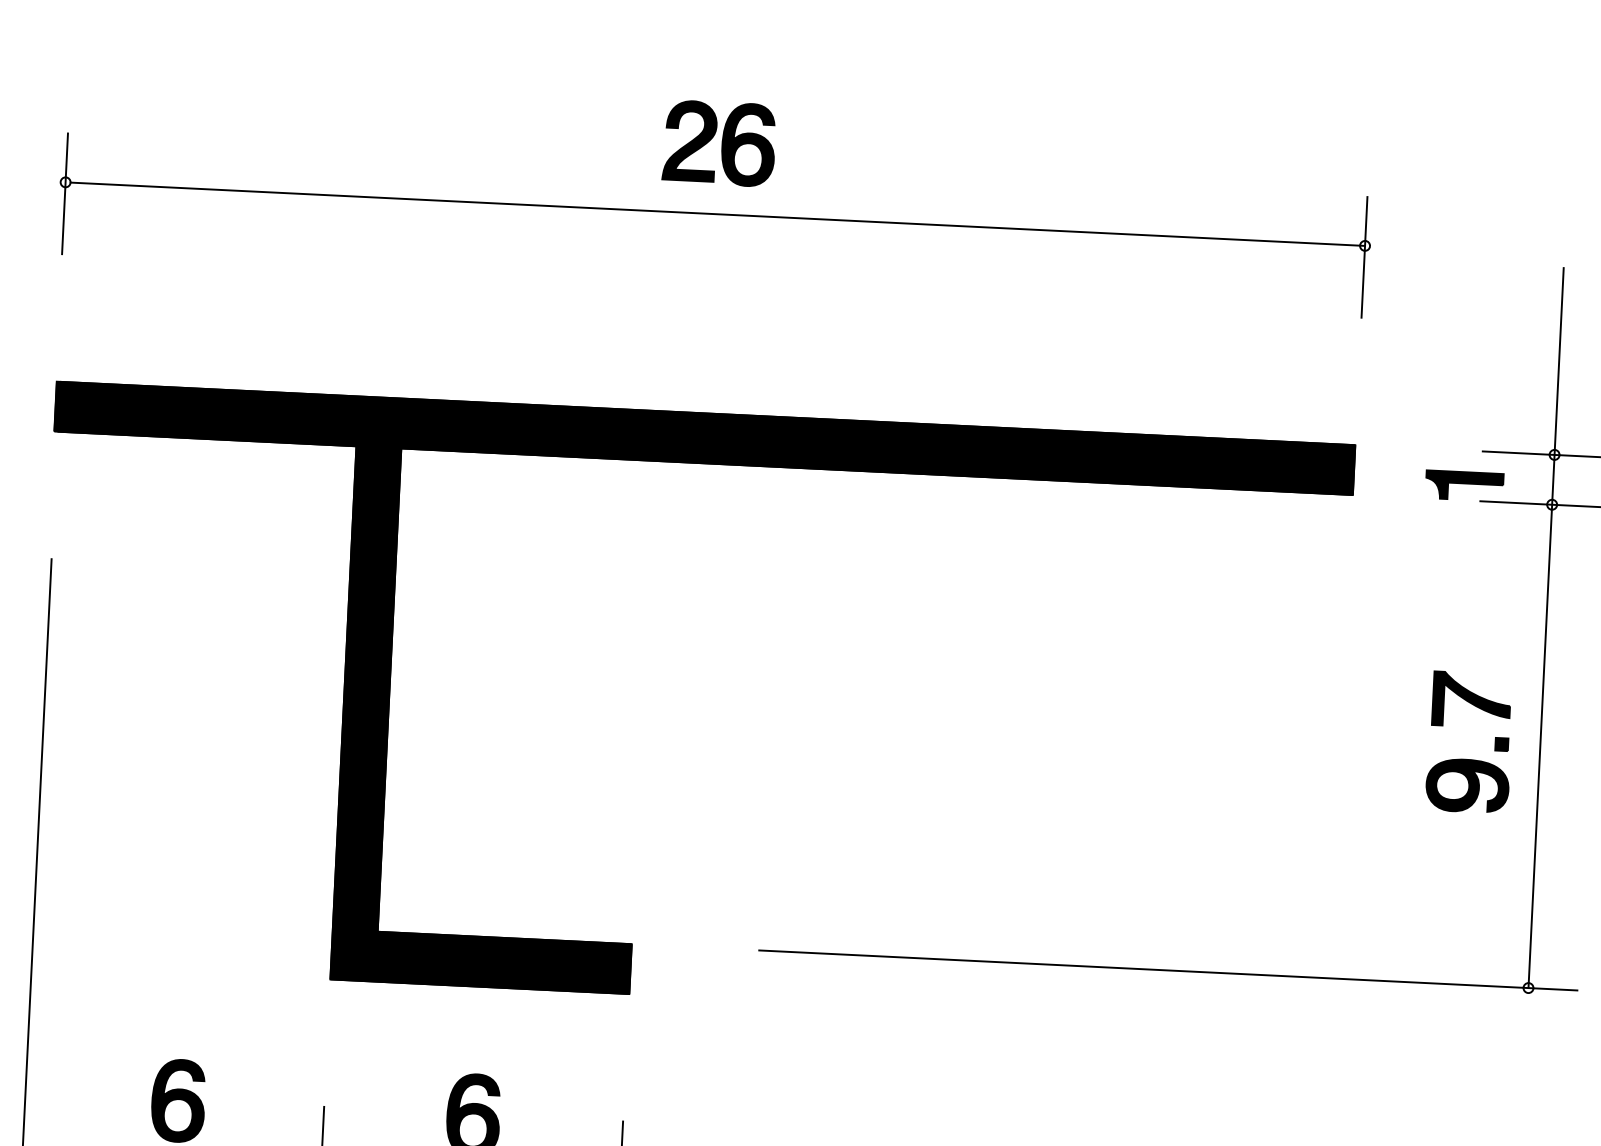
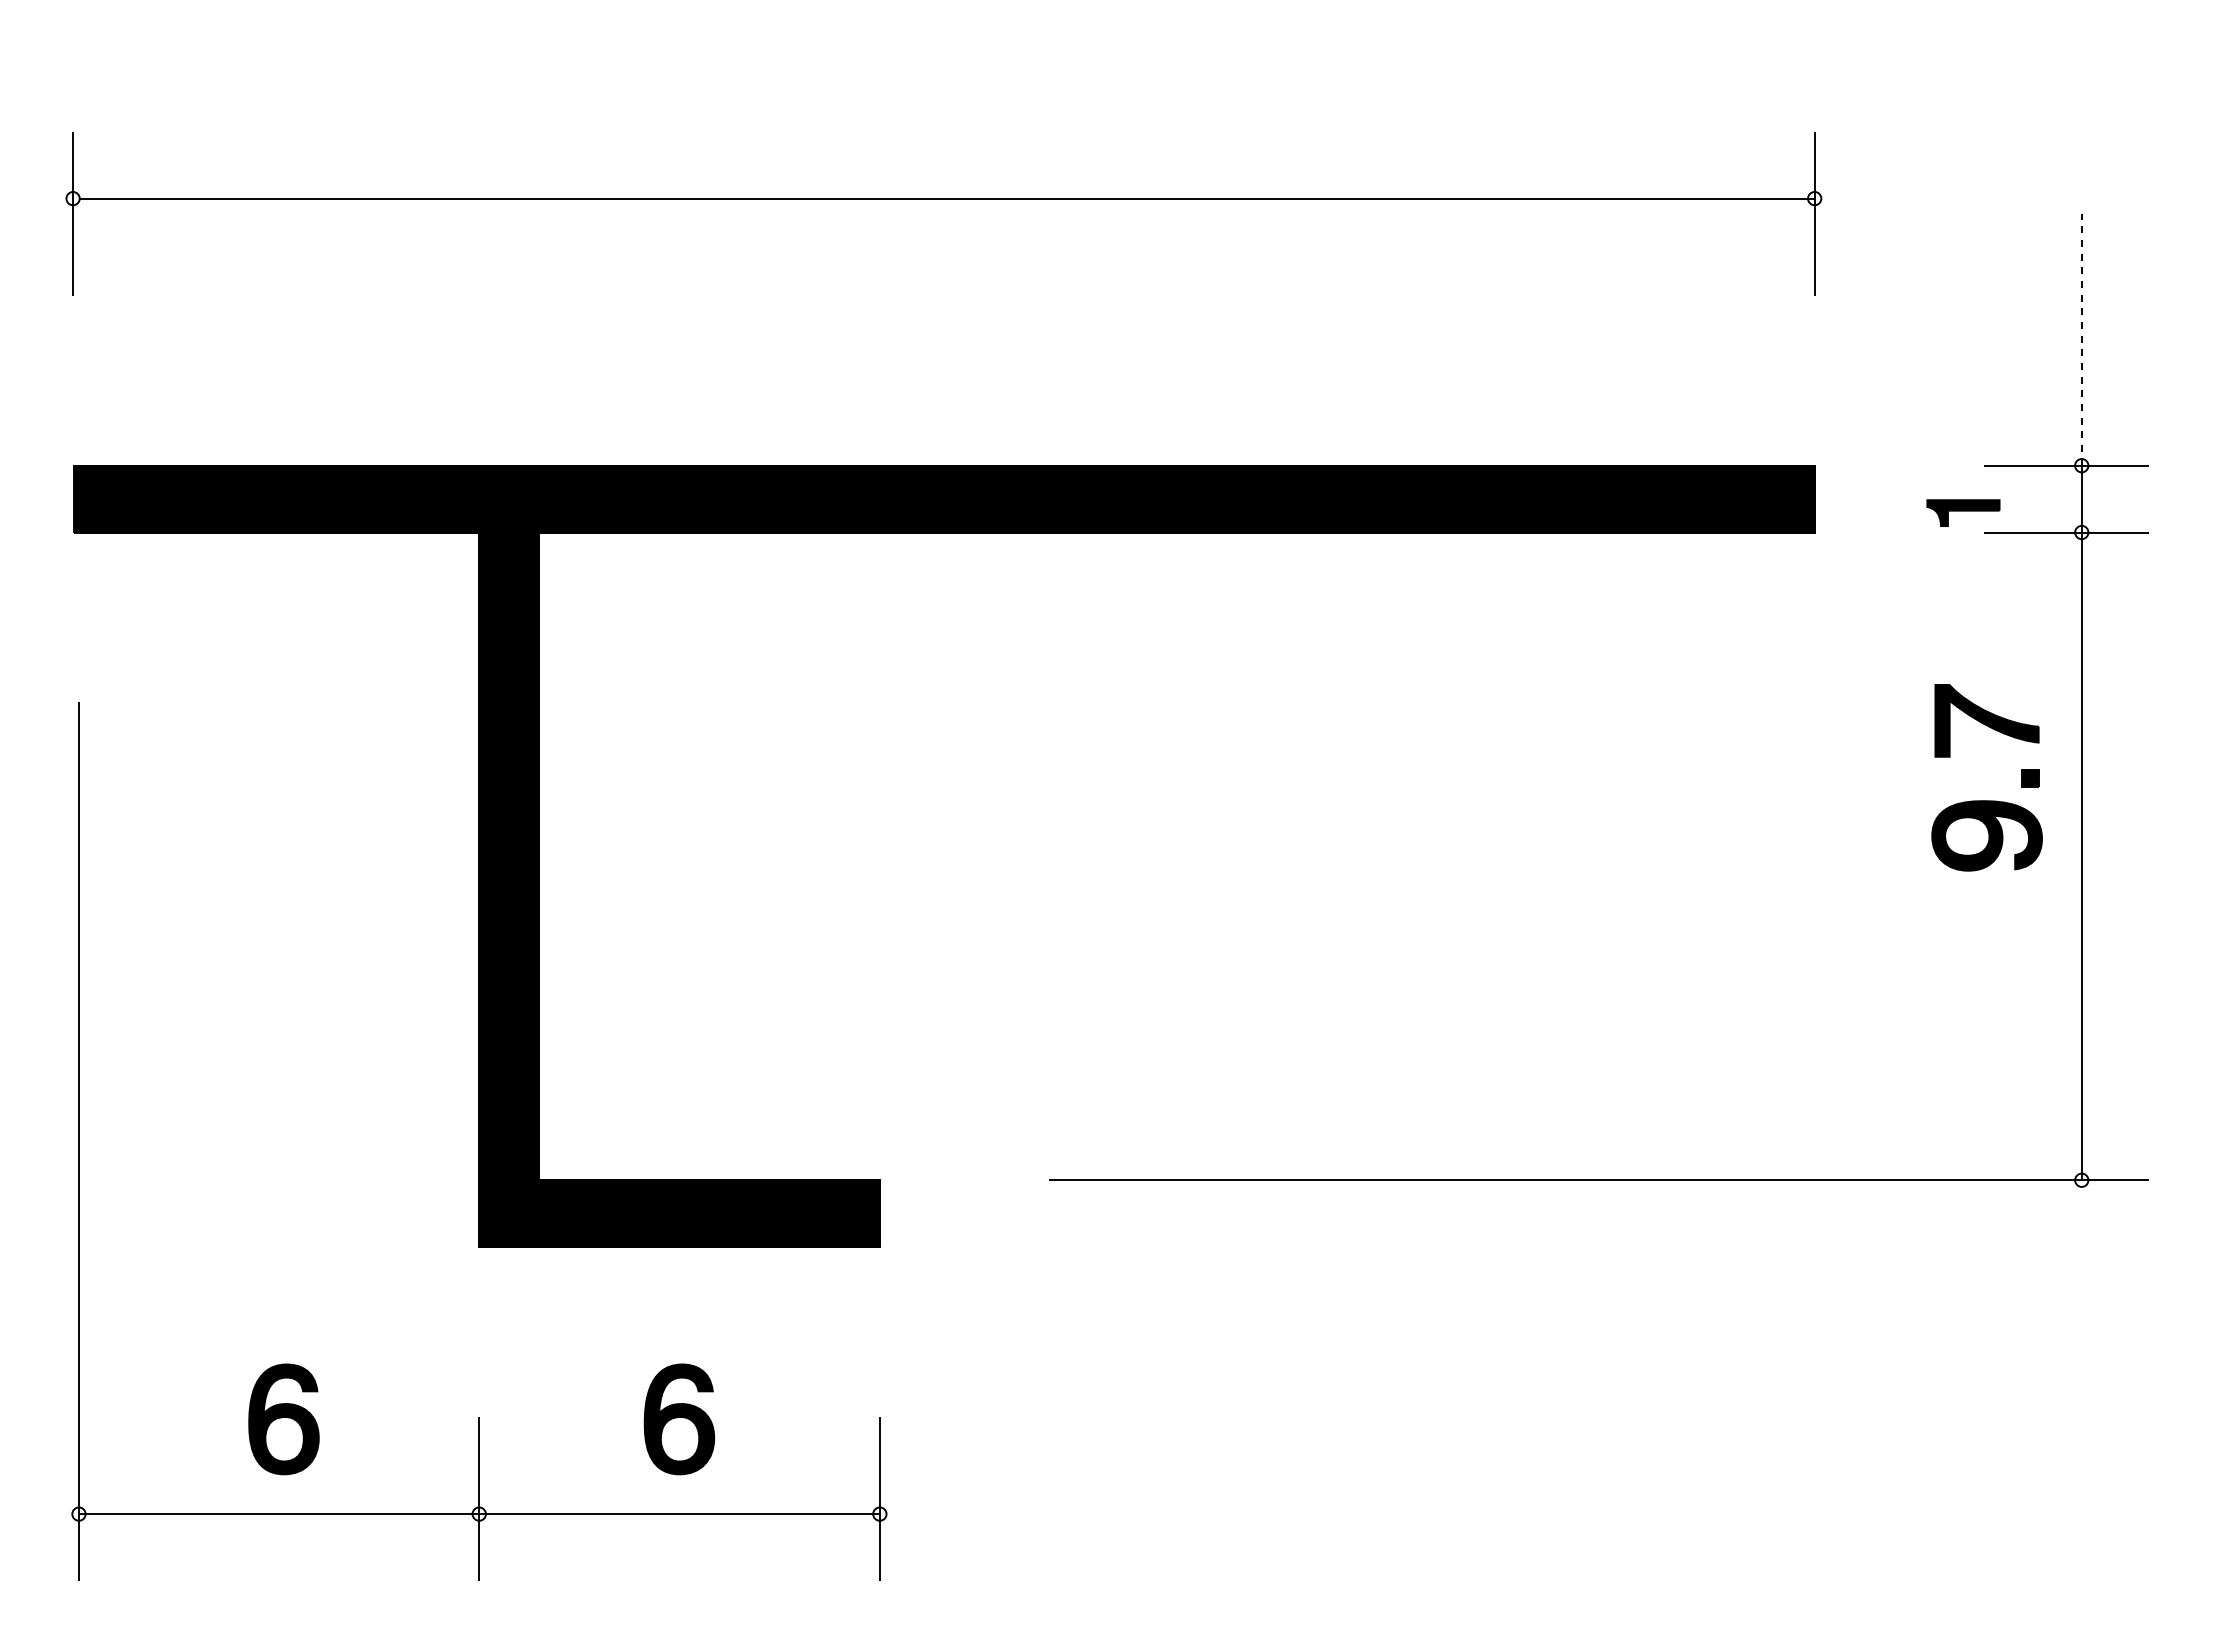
part: (719, 143) -> (944, 103), removed
line: (1558, 360) -> (2081, 339), solid -> dashed
part: (1464, 485) -> (1963, 512), size x0.7
part: (1468, 759) -> (1986, 800), moved

